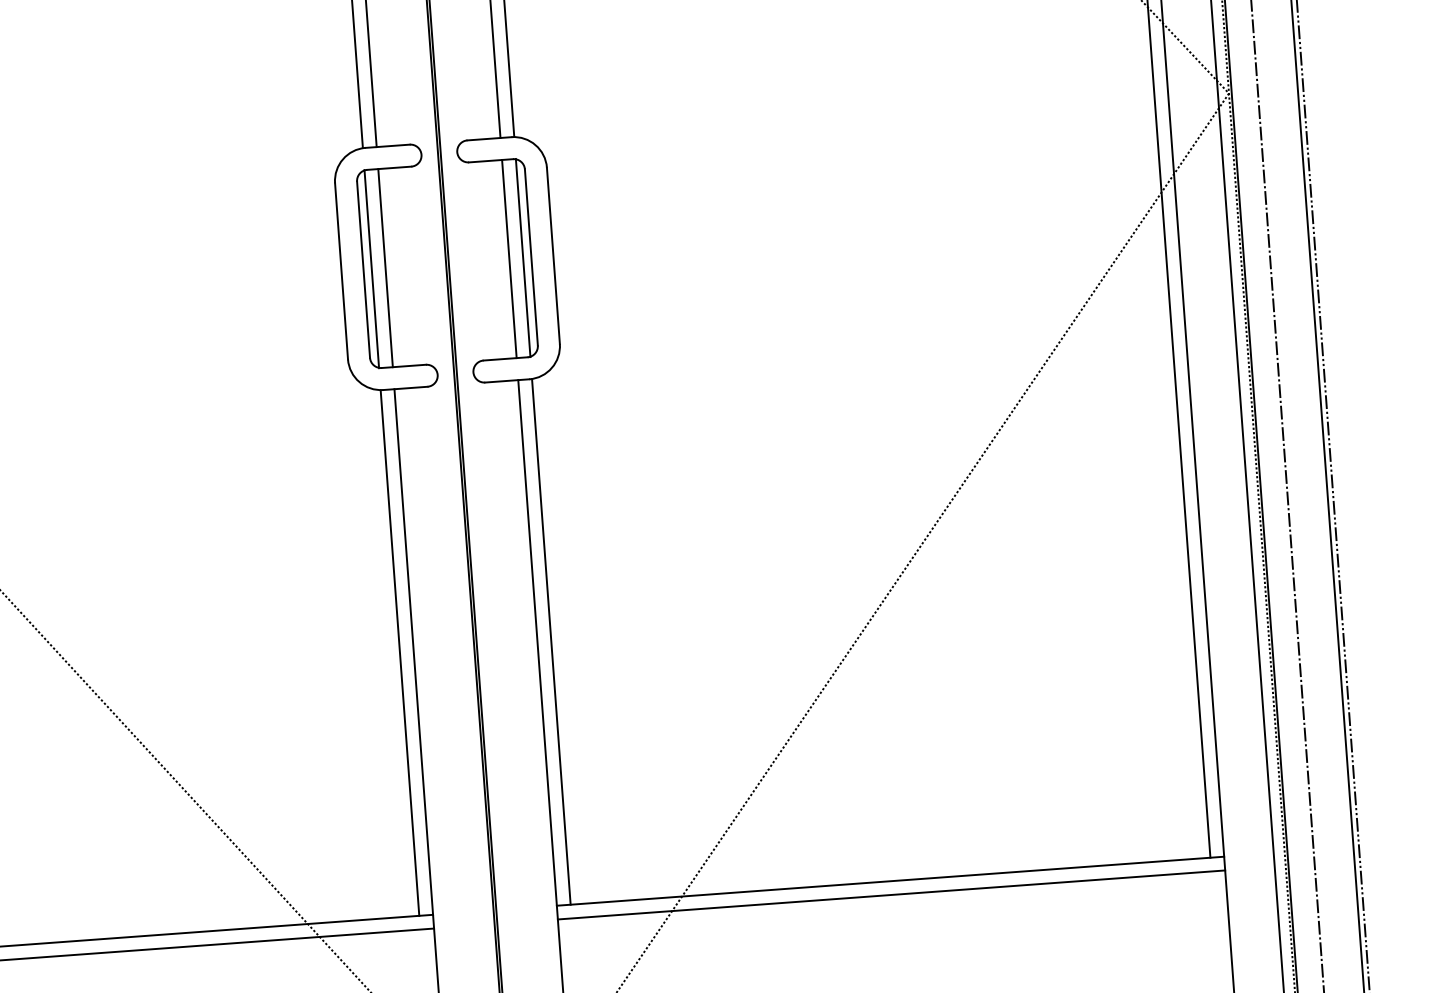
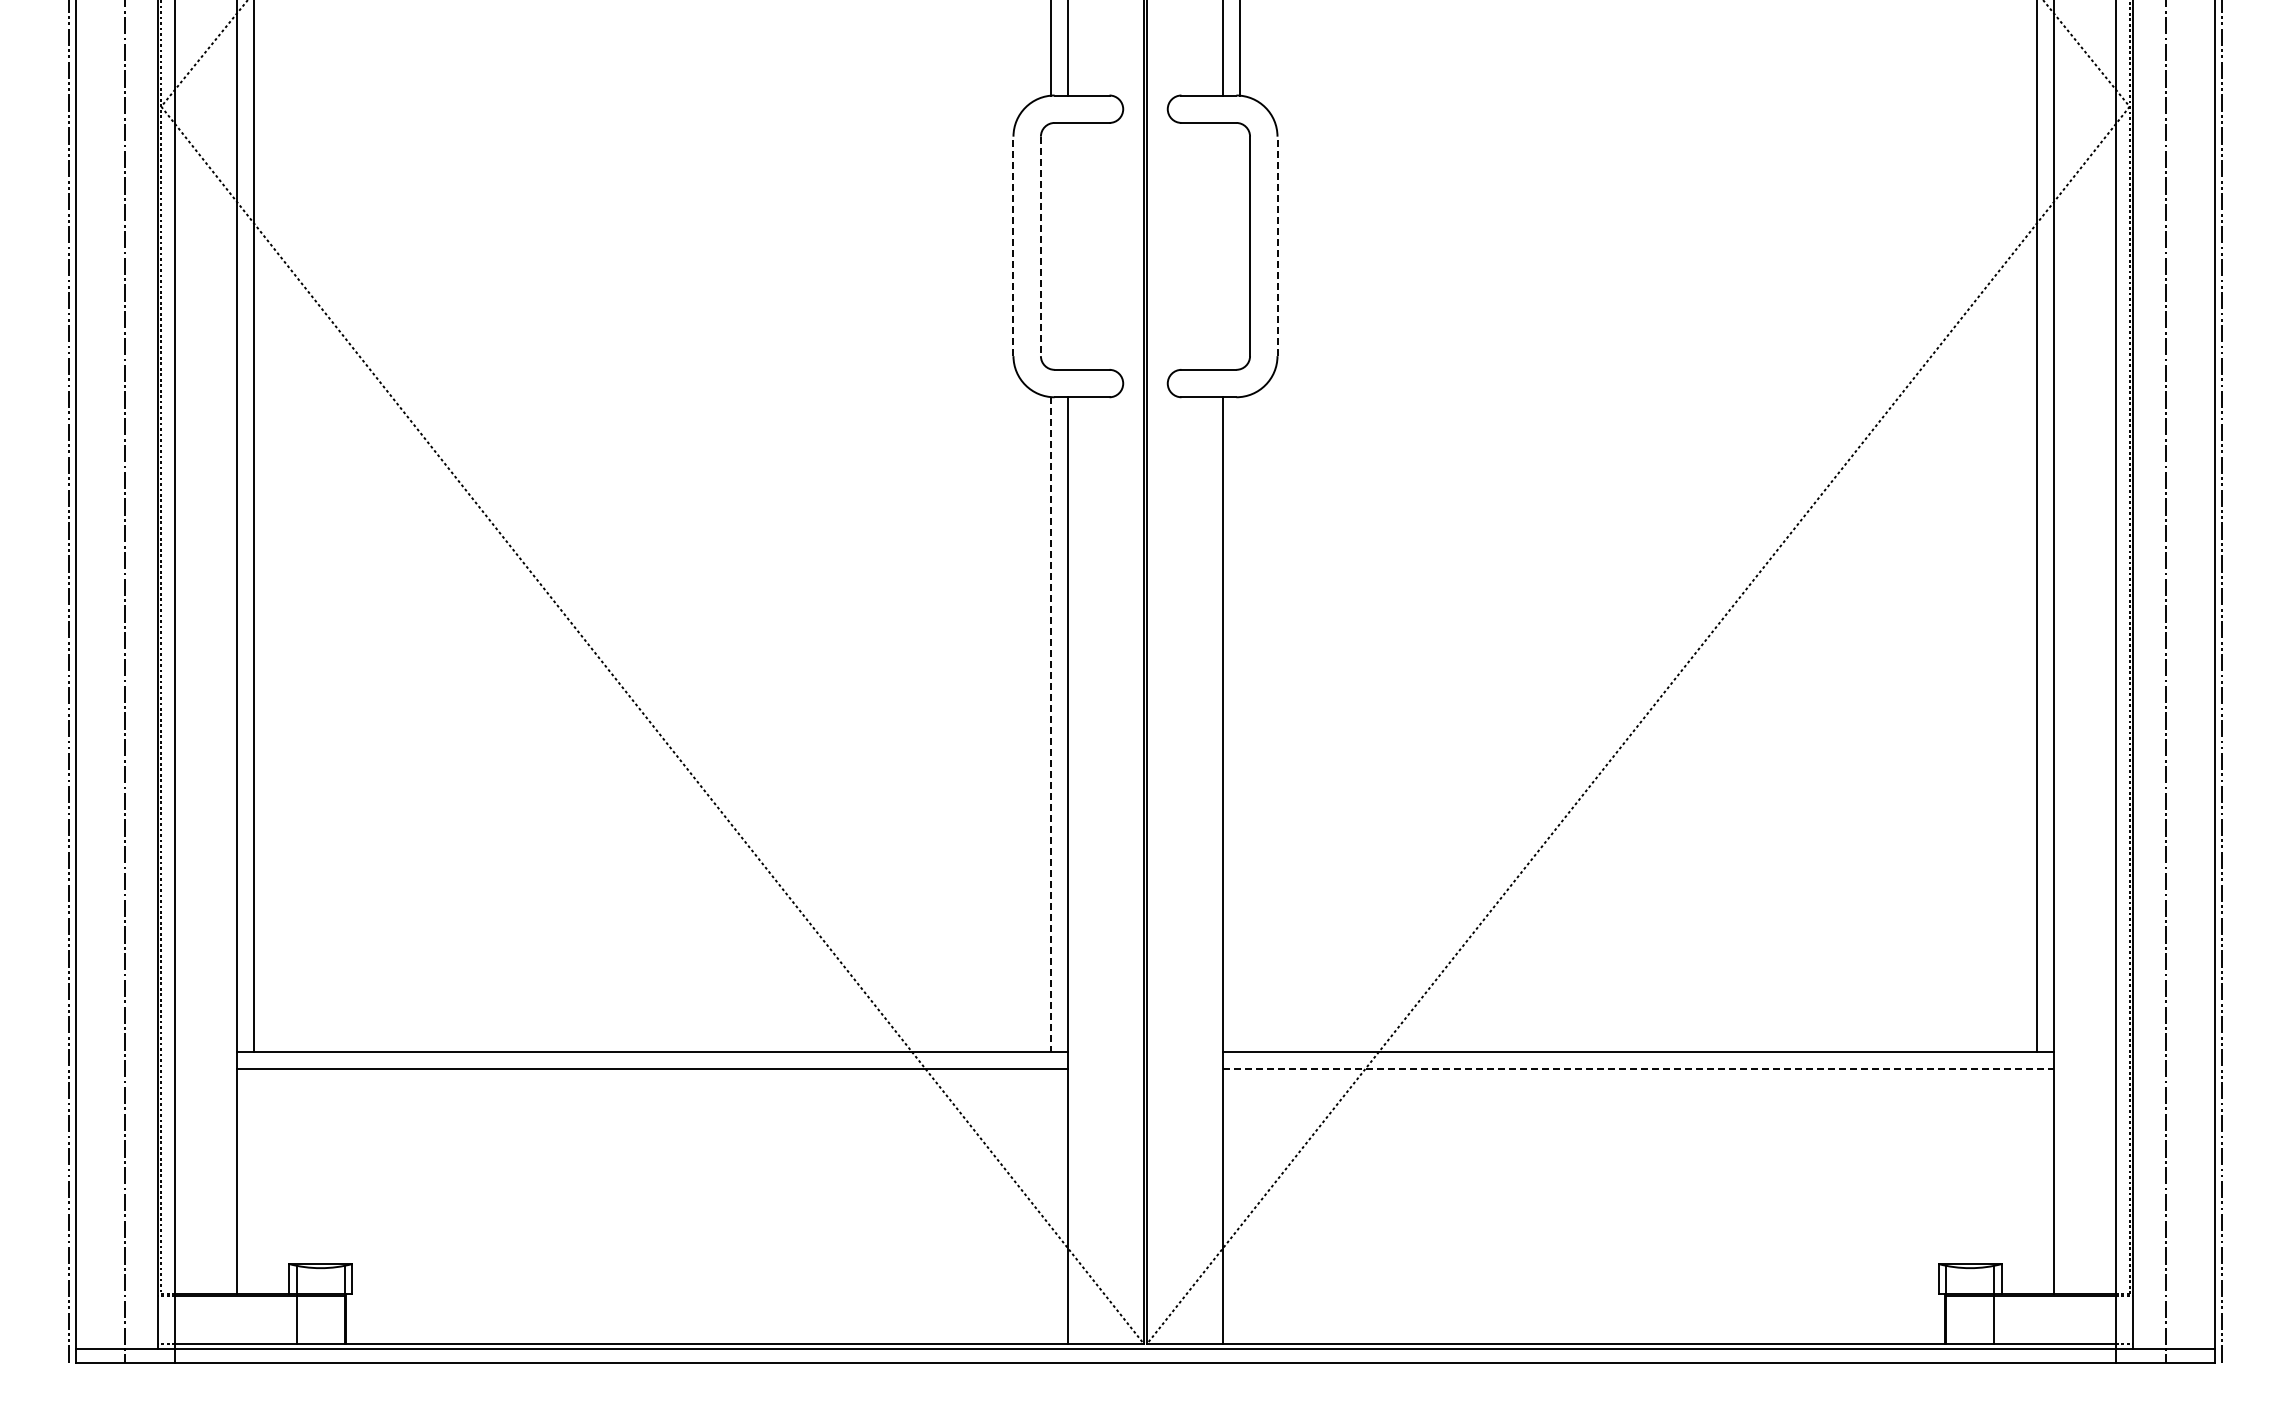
line: (553, 255) -> (1277, 246), solid -> dashed
line: (522, 257) -> (1239, 245), removed
line: (509, 258) -> (1222, 245), removed
line: (385, 267) -> (1068, 245), removed
line: (372, 268) -> (1051, 245), removed
line: (363, 269) -> (1040, 246), solid -> dashed
line: (341, 271) -> (1013, 246), solid -> dashed
line: (551, 641) -> (1239, 724), removed
line: (400, 652) -> (1051, 724), solid -> dashed
line: (891, 895) -> (1638, 1069), solid -> dashed

